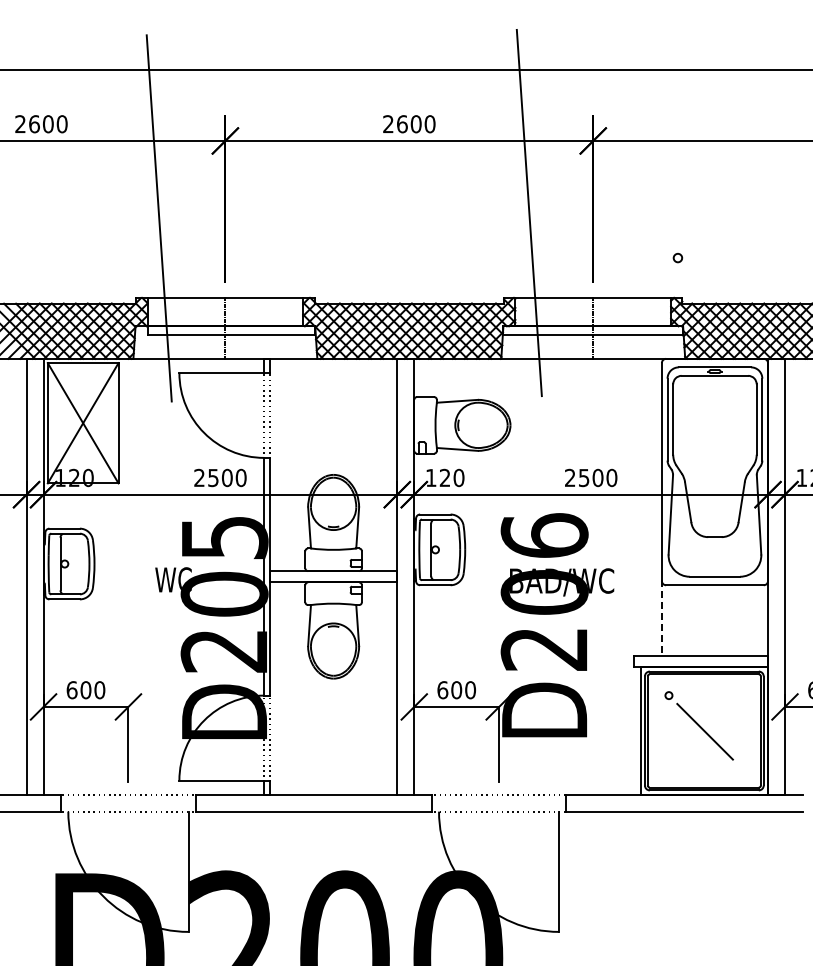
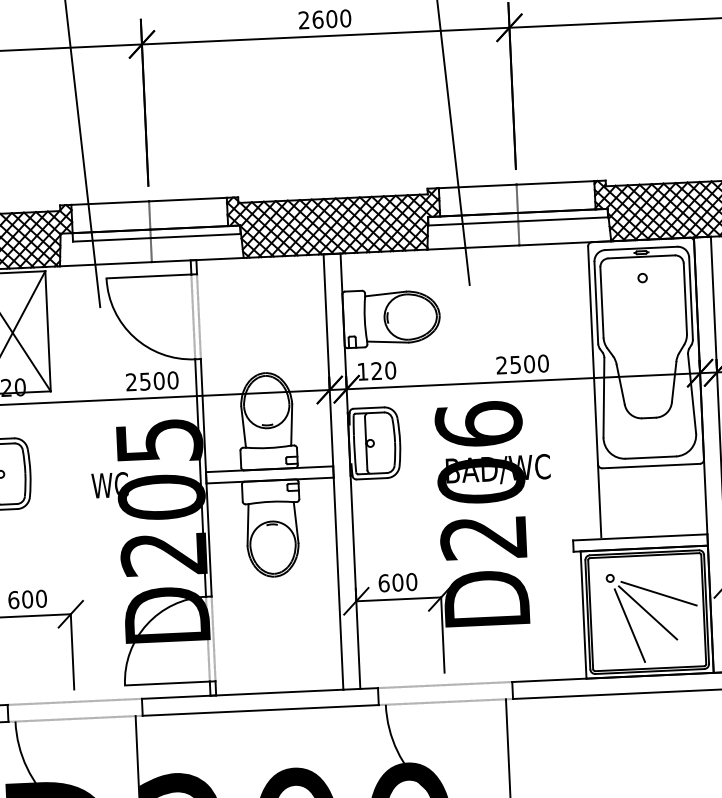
circle: (677, 258) -> (642, 278), moved
line: (661, 616) -> (599, 499), dashed -> solid
line: (716, 712) -> (658, 593), added
line: (686, 743) -> (629, 625), added

